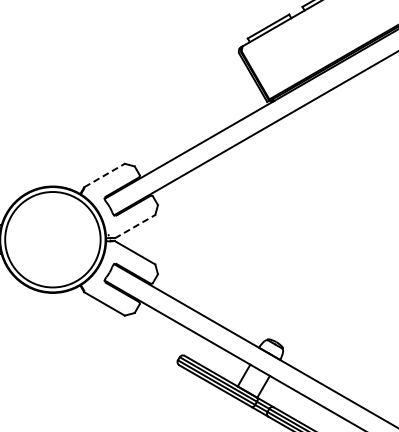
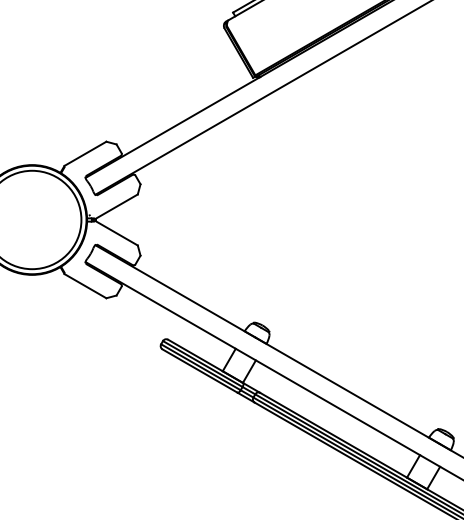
line: (104, 175) -> (85, 153), dashed -> solid
line: (135, 226) -> (117, 206), dashed -> solid

